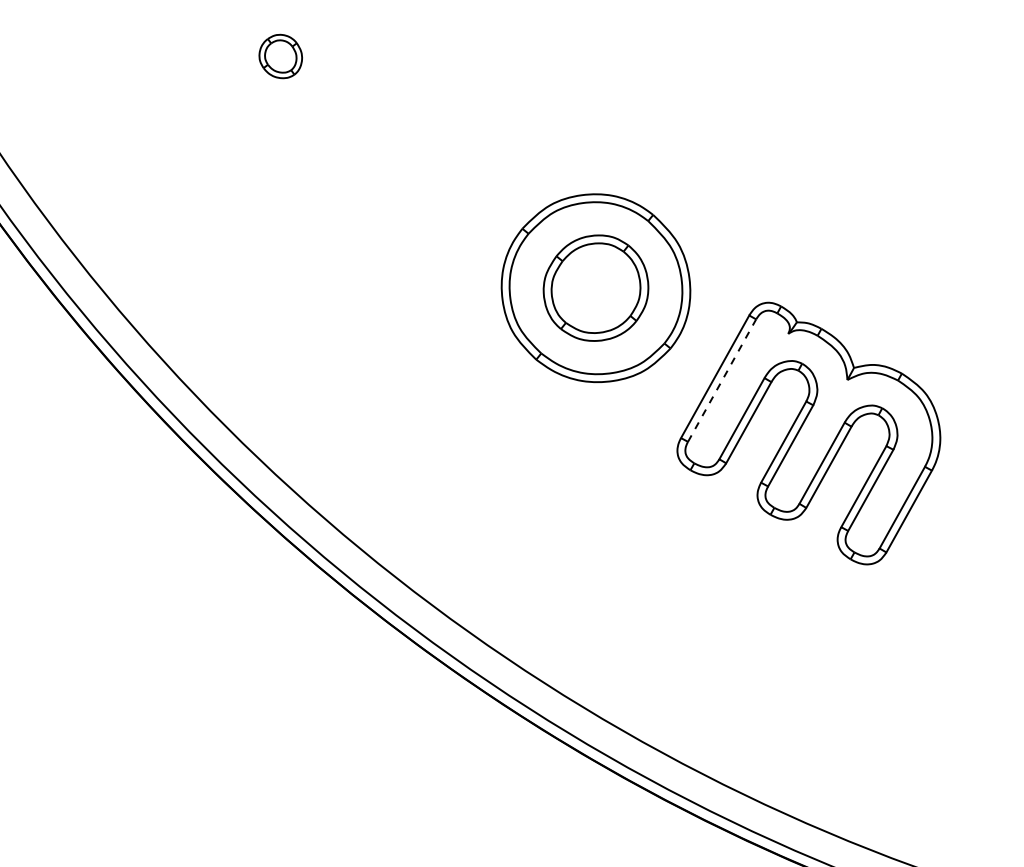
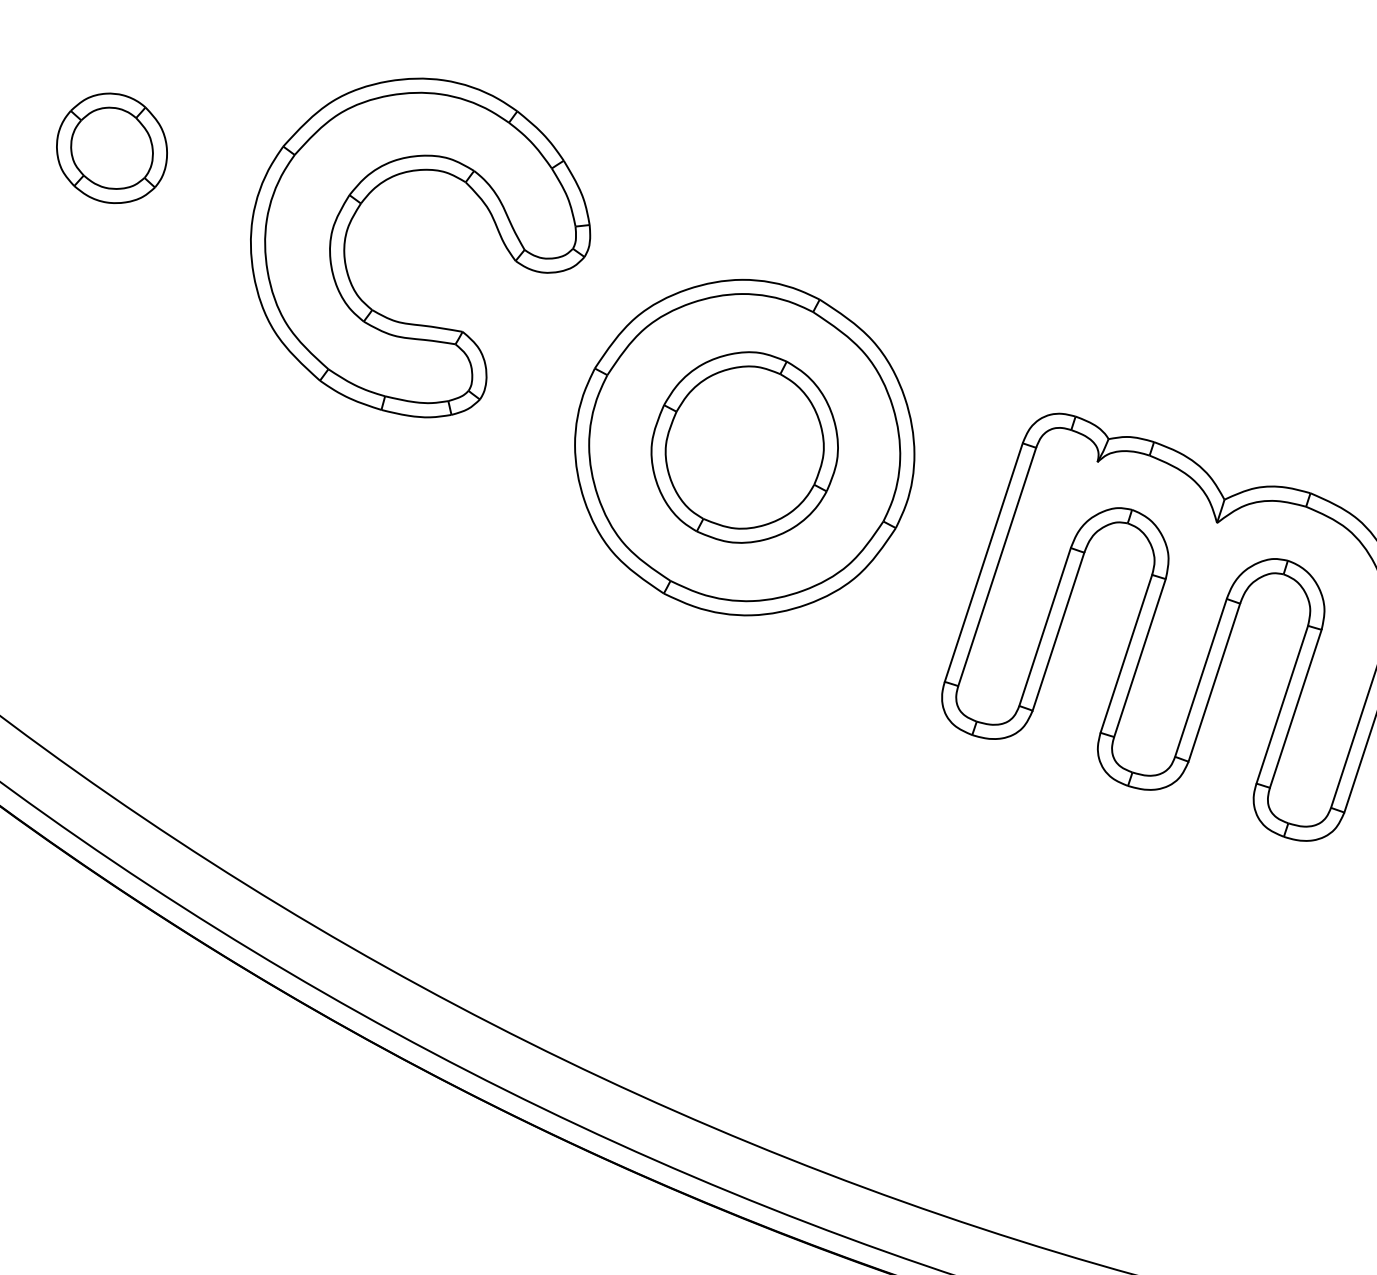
part: (280, 56) -> (111, 148), size x1.43
part: (409, 117) -> (358, 211), added
line: (722, 380) -> (997, 566), dashed -> solid

